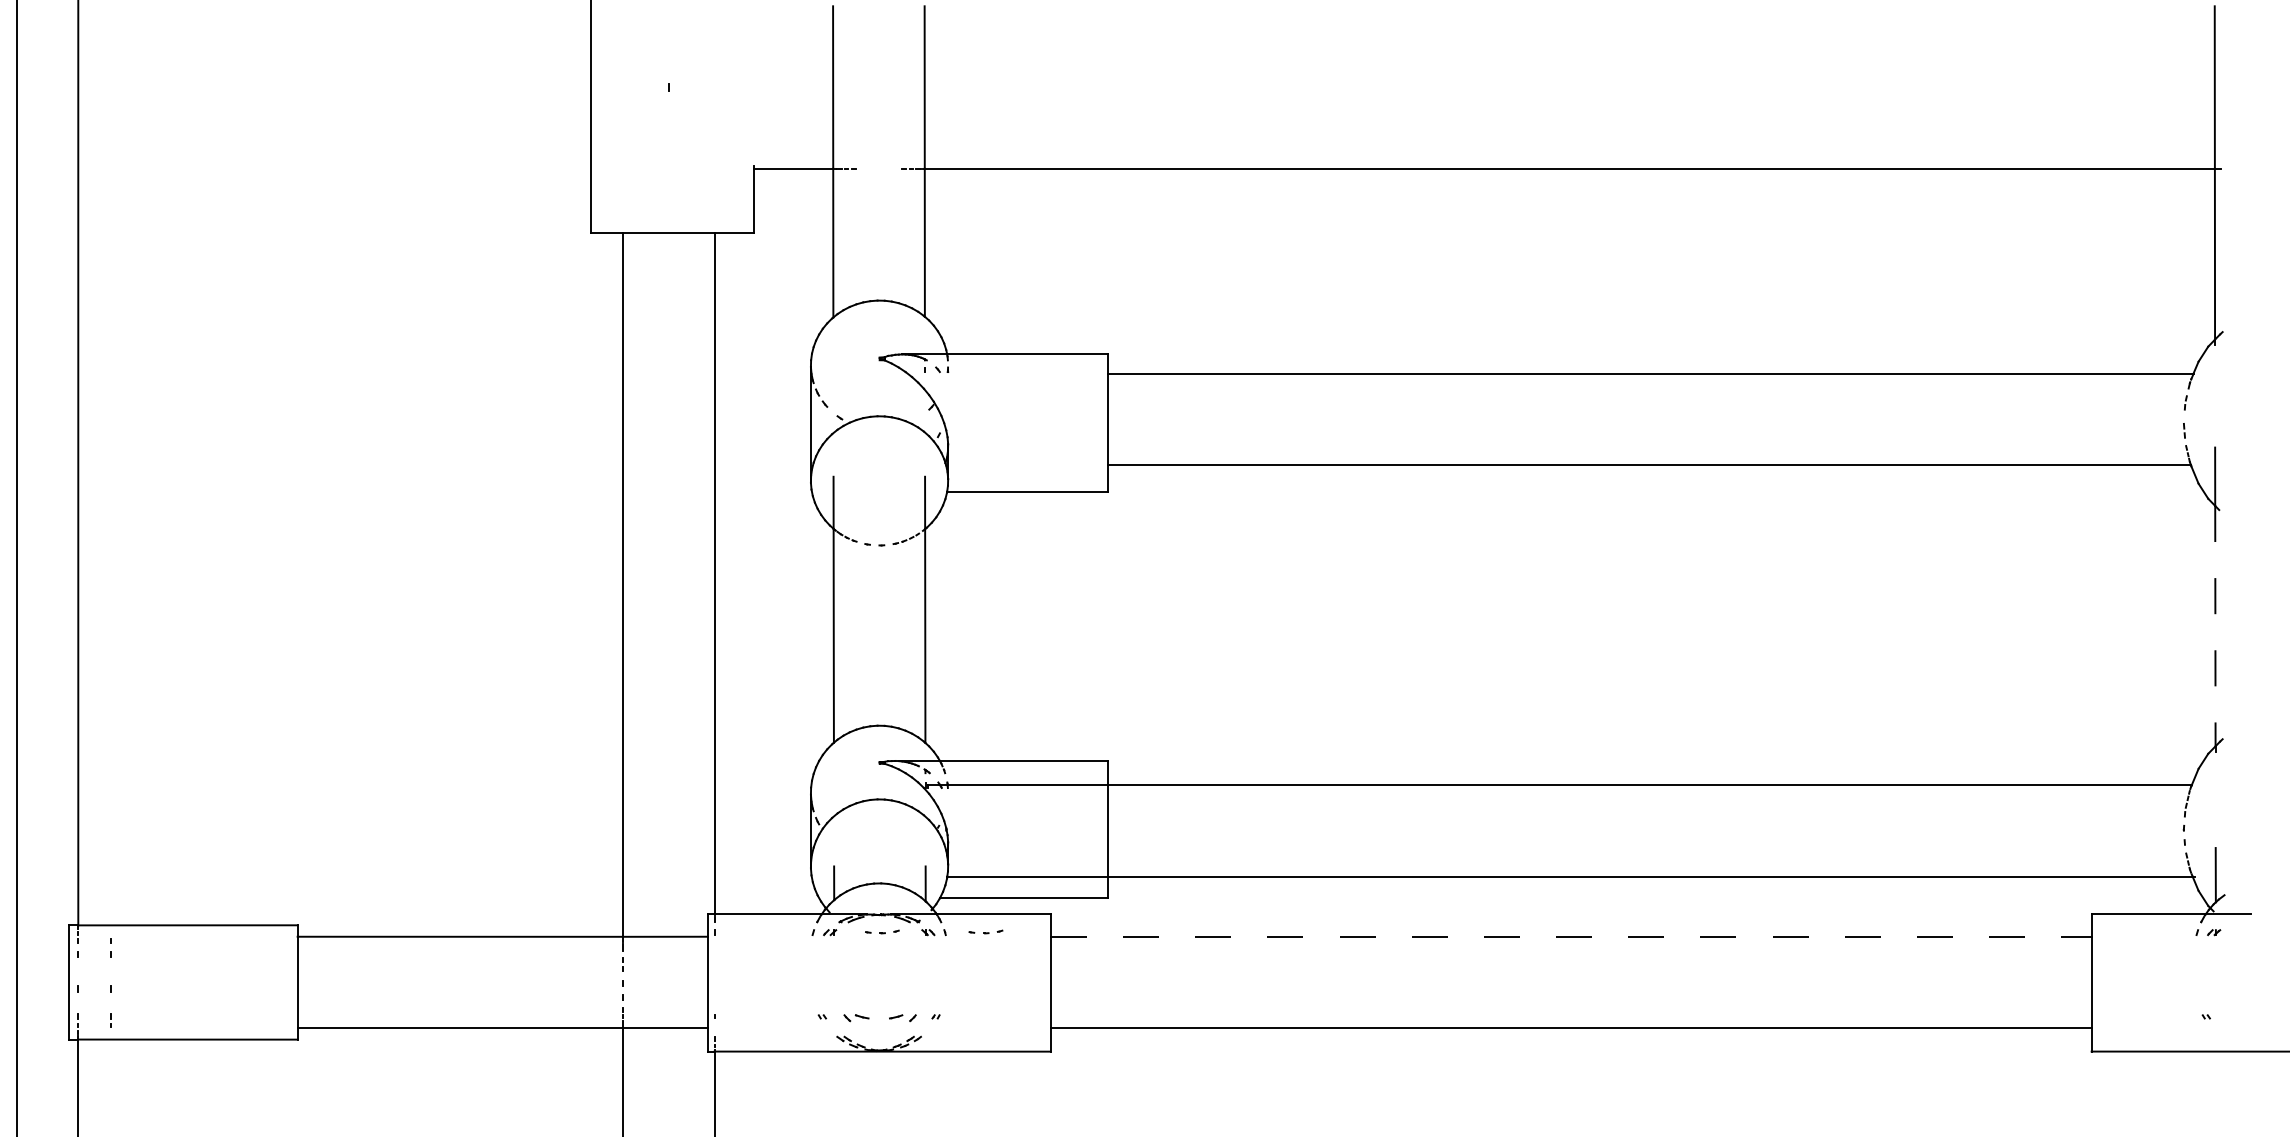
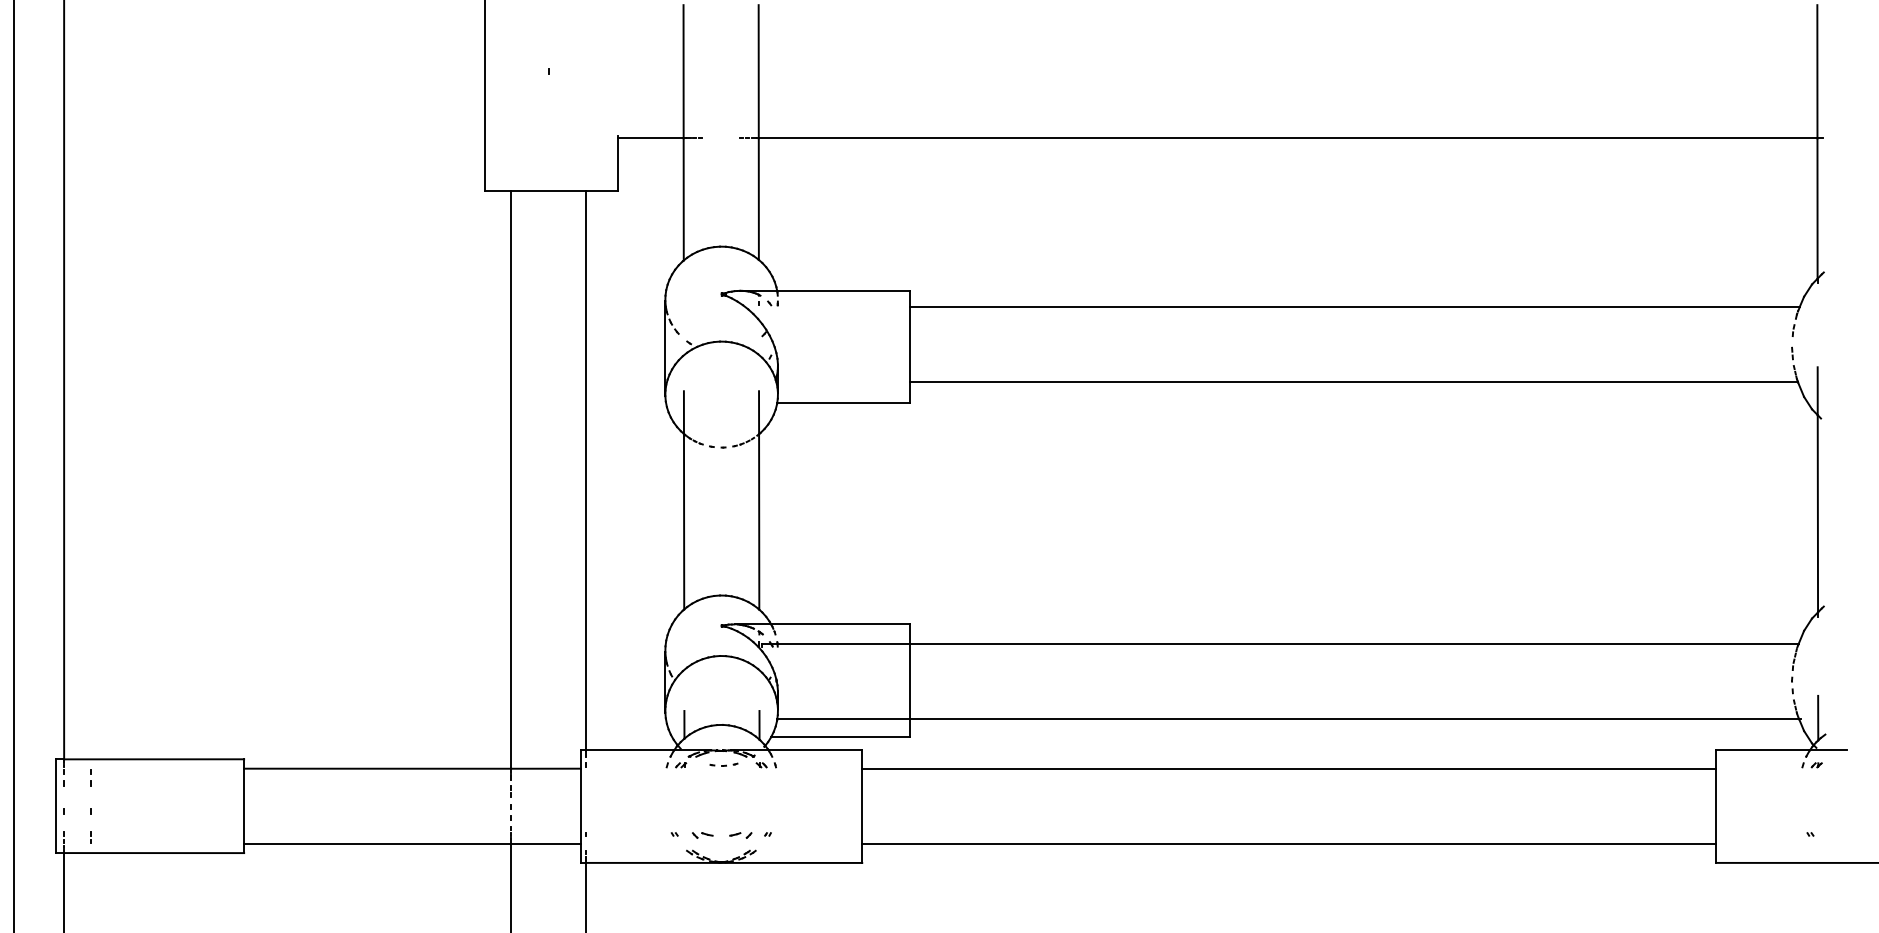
line: (2214, 625) -> (1817, 513), dashed -> solid
part: (985, 931) -> (808, 764), removed
line: (1571, 936) -> (1289, 768), dashed -> solid

